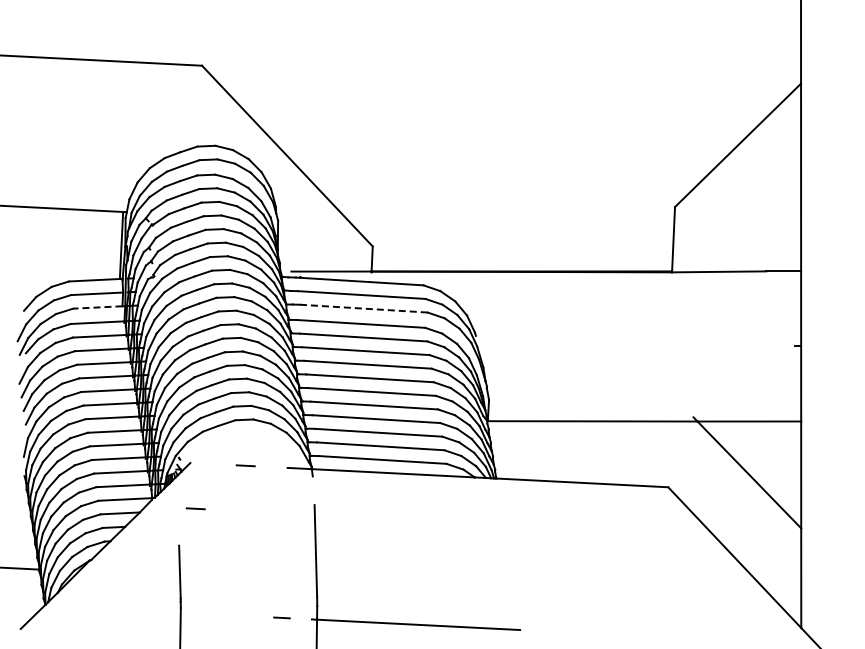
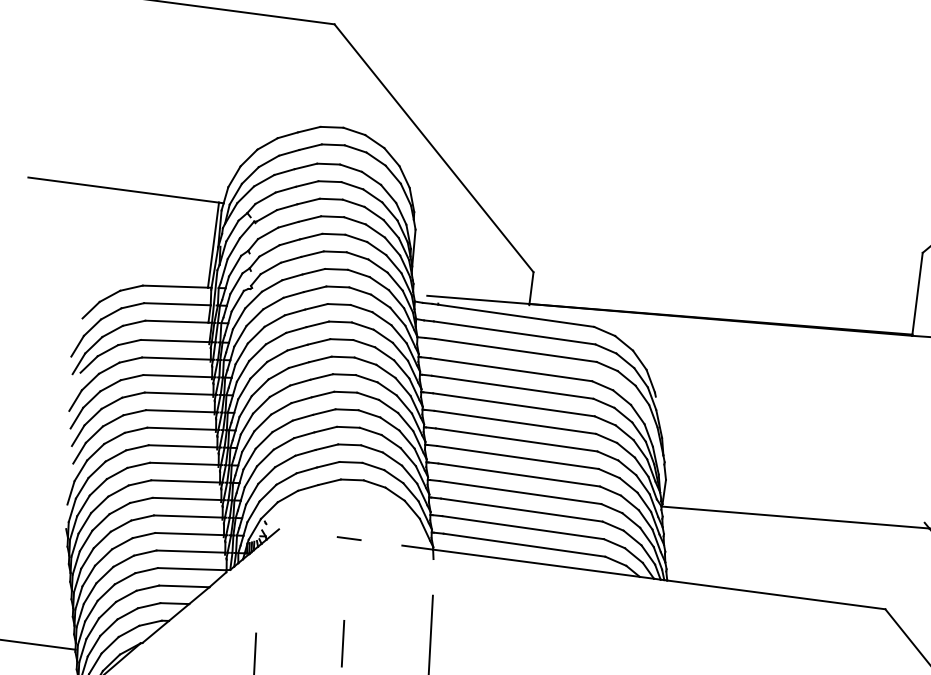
line: (97, 307) -> (176, 321), dashed -> solid
line: (364, 308) -> (516, 350), dashed -> solid
line: (195, 508) -> (280, 587), removed
line: (247, 548) -> (342, 644), added

